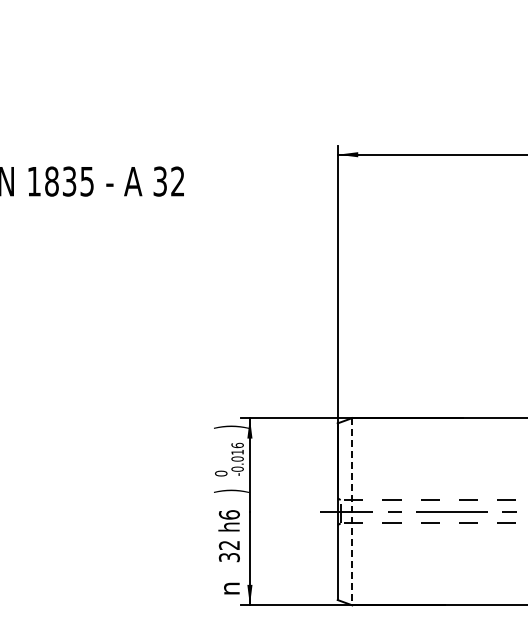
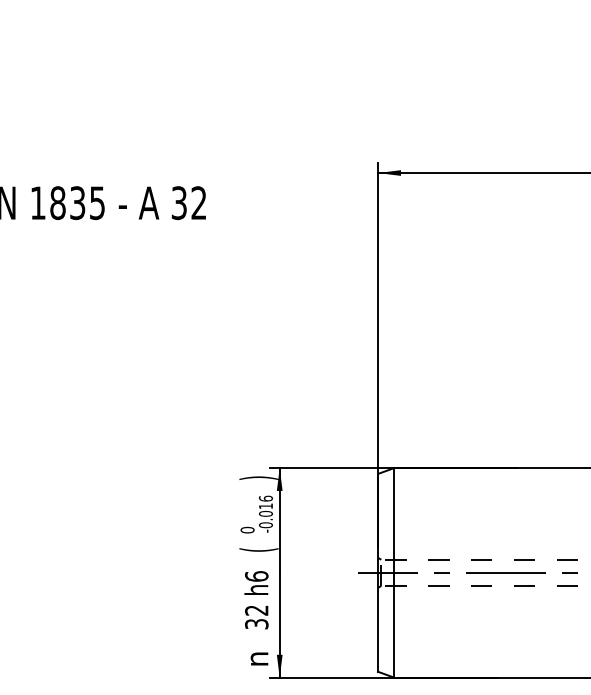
text: (231, 490) -> (259, 549), ) -> (
line: (352, 511) -> (394, 572), dashed -> solid

